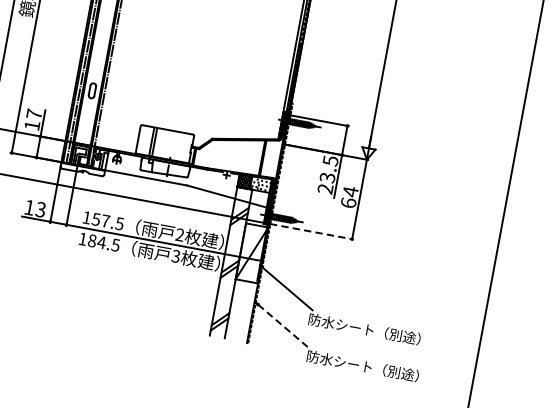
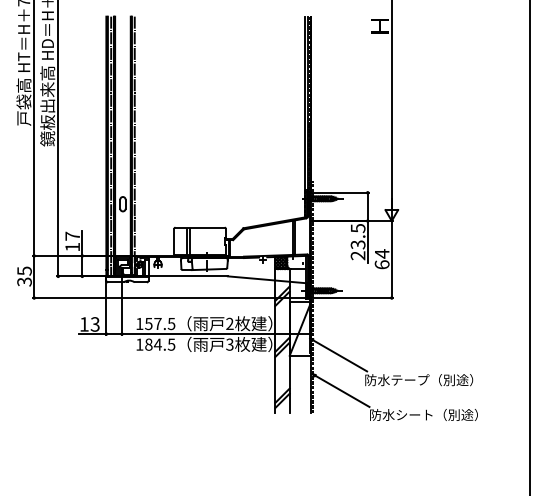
line: (312, 232) -> (353, 298), dashed -> solid
line: (283, 326) -> (342, 391), dashed -> solid
text: (355, 326) -> (410, 379), 防水シート（別途） -> 防水テープ（別途）

